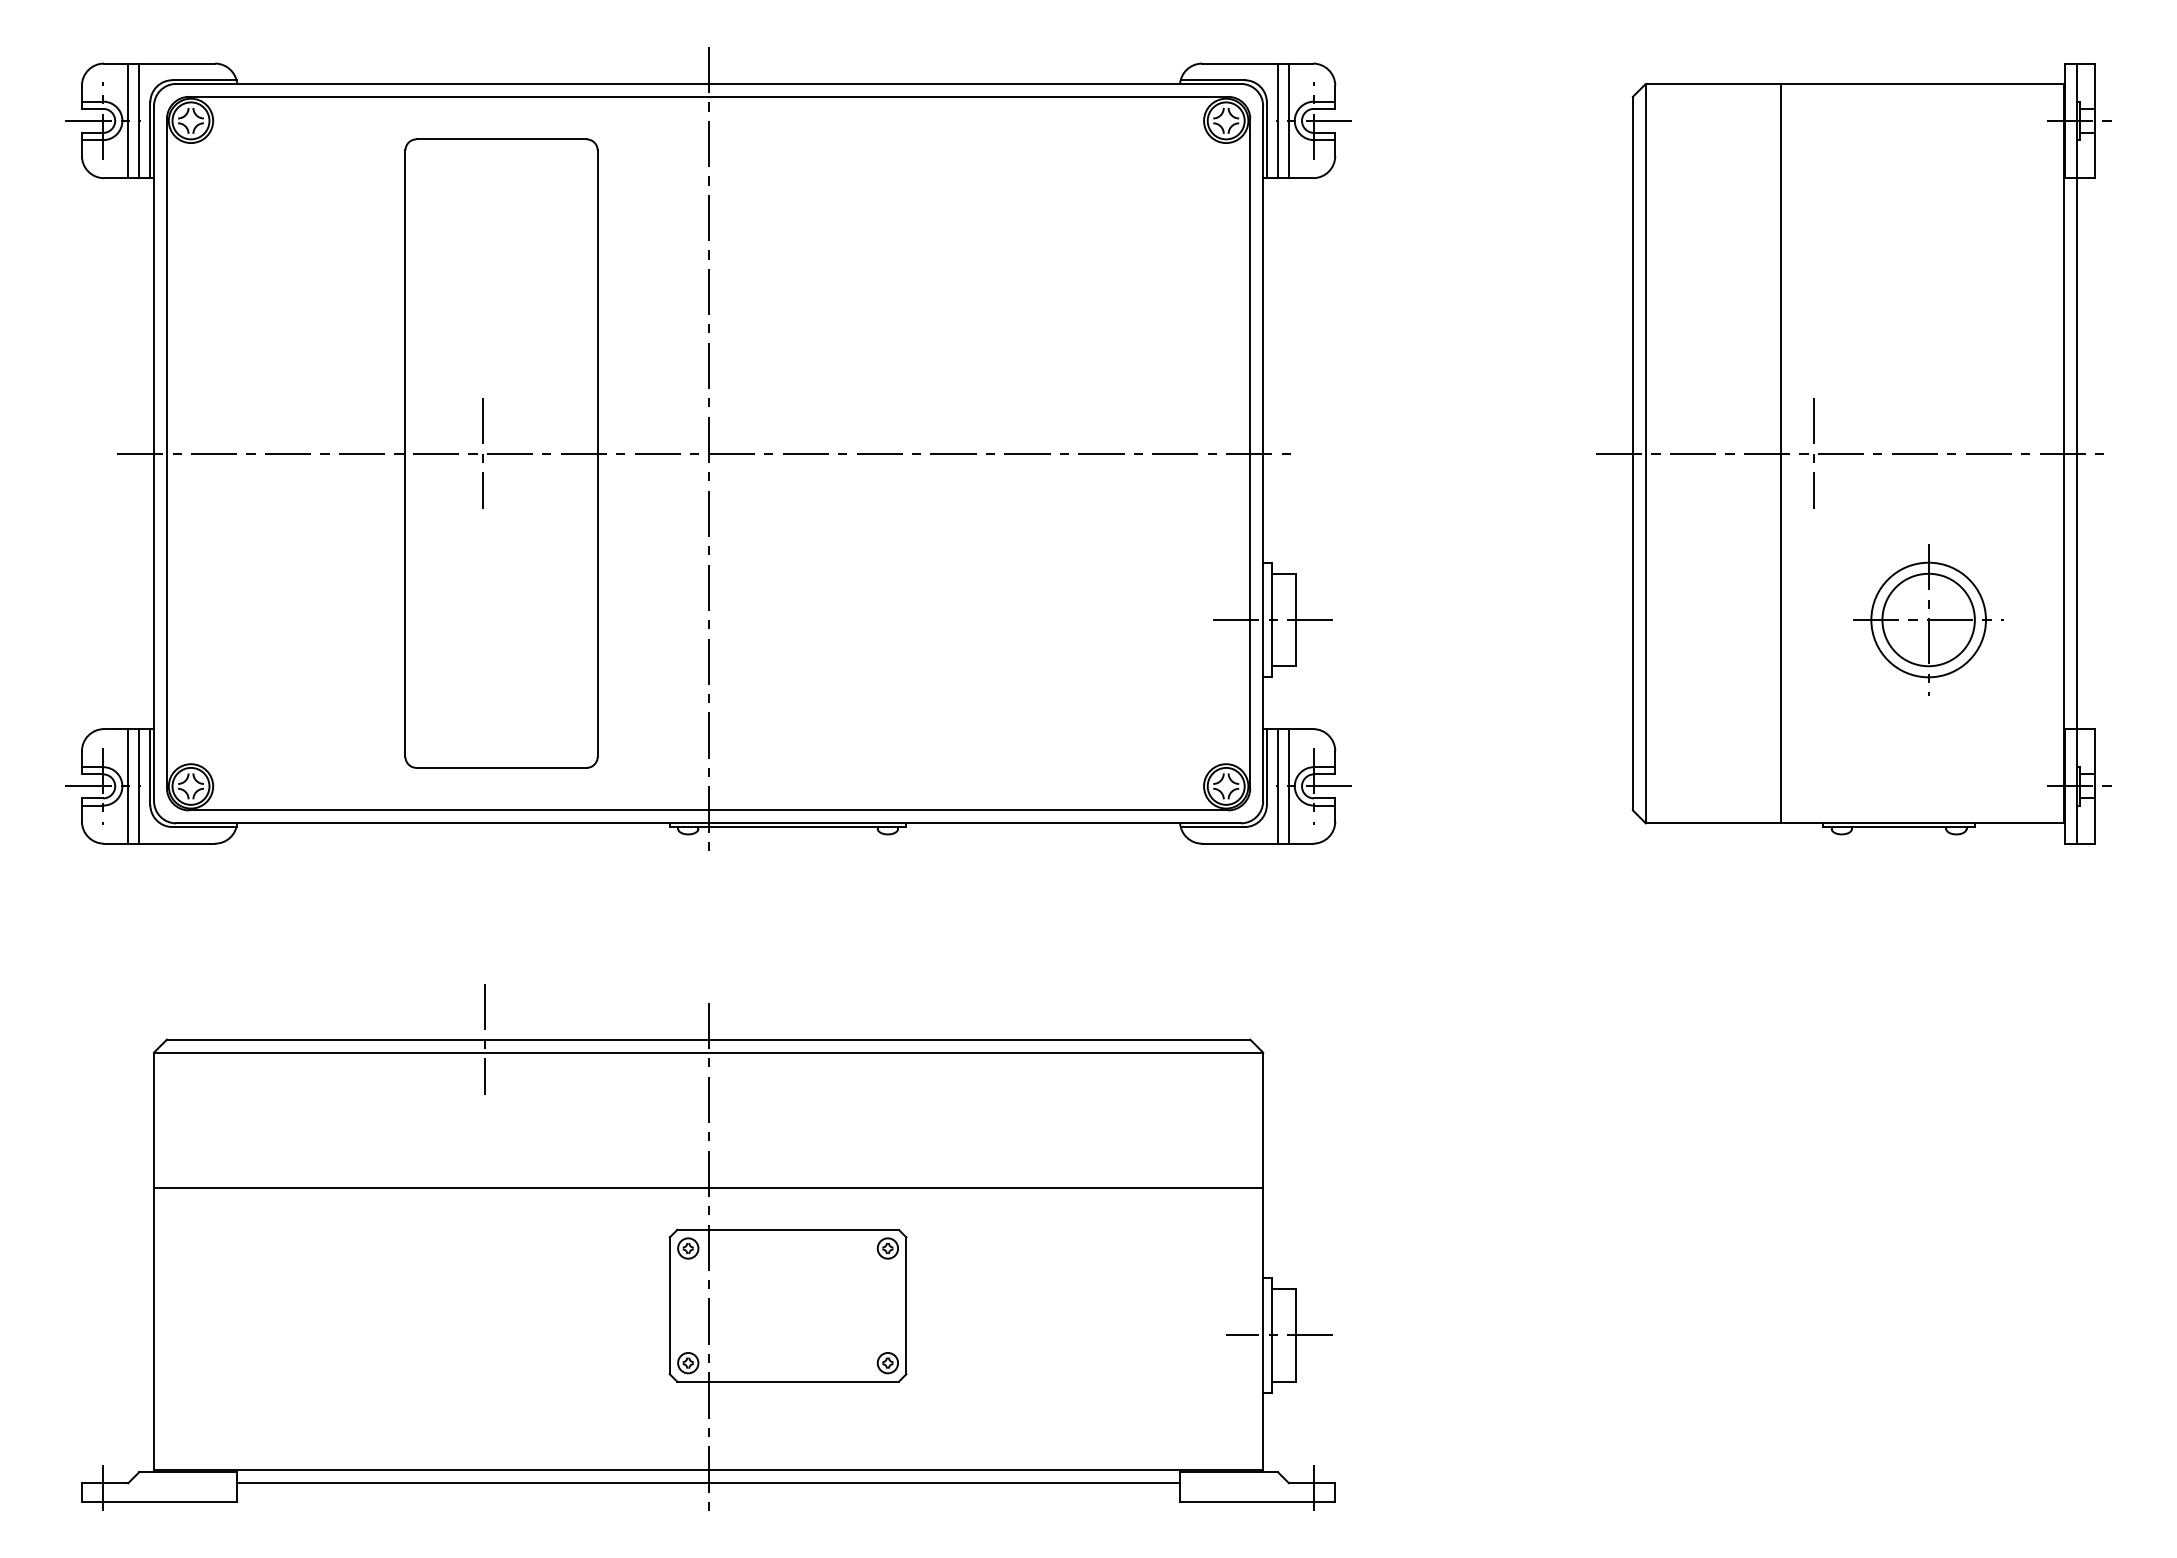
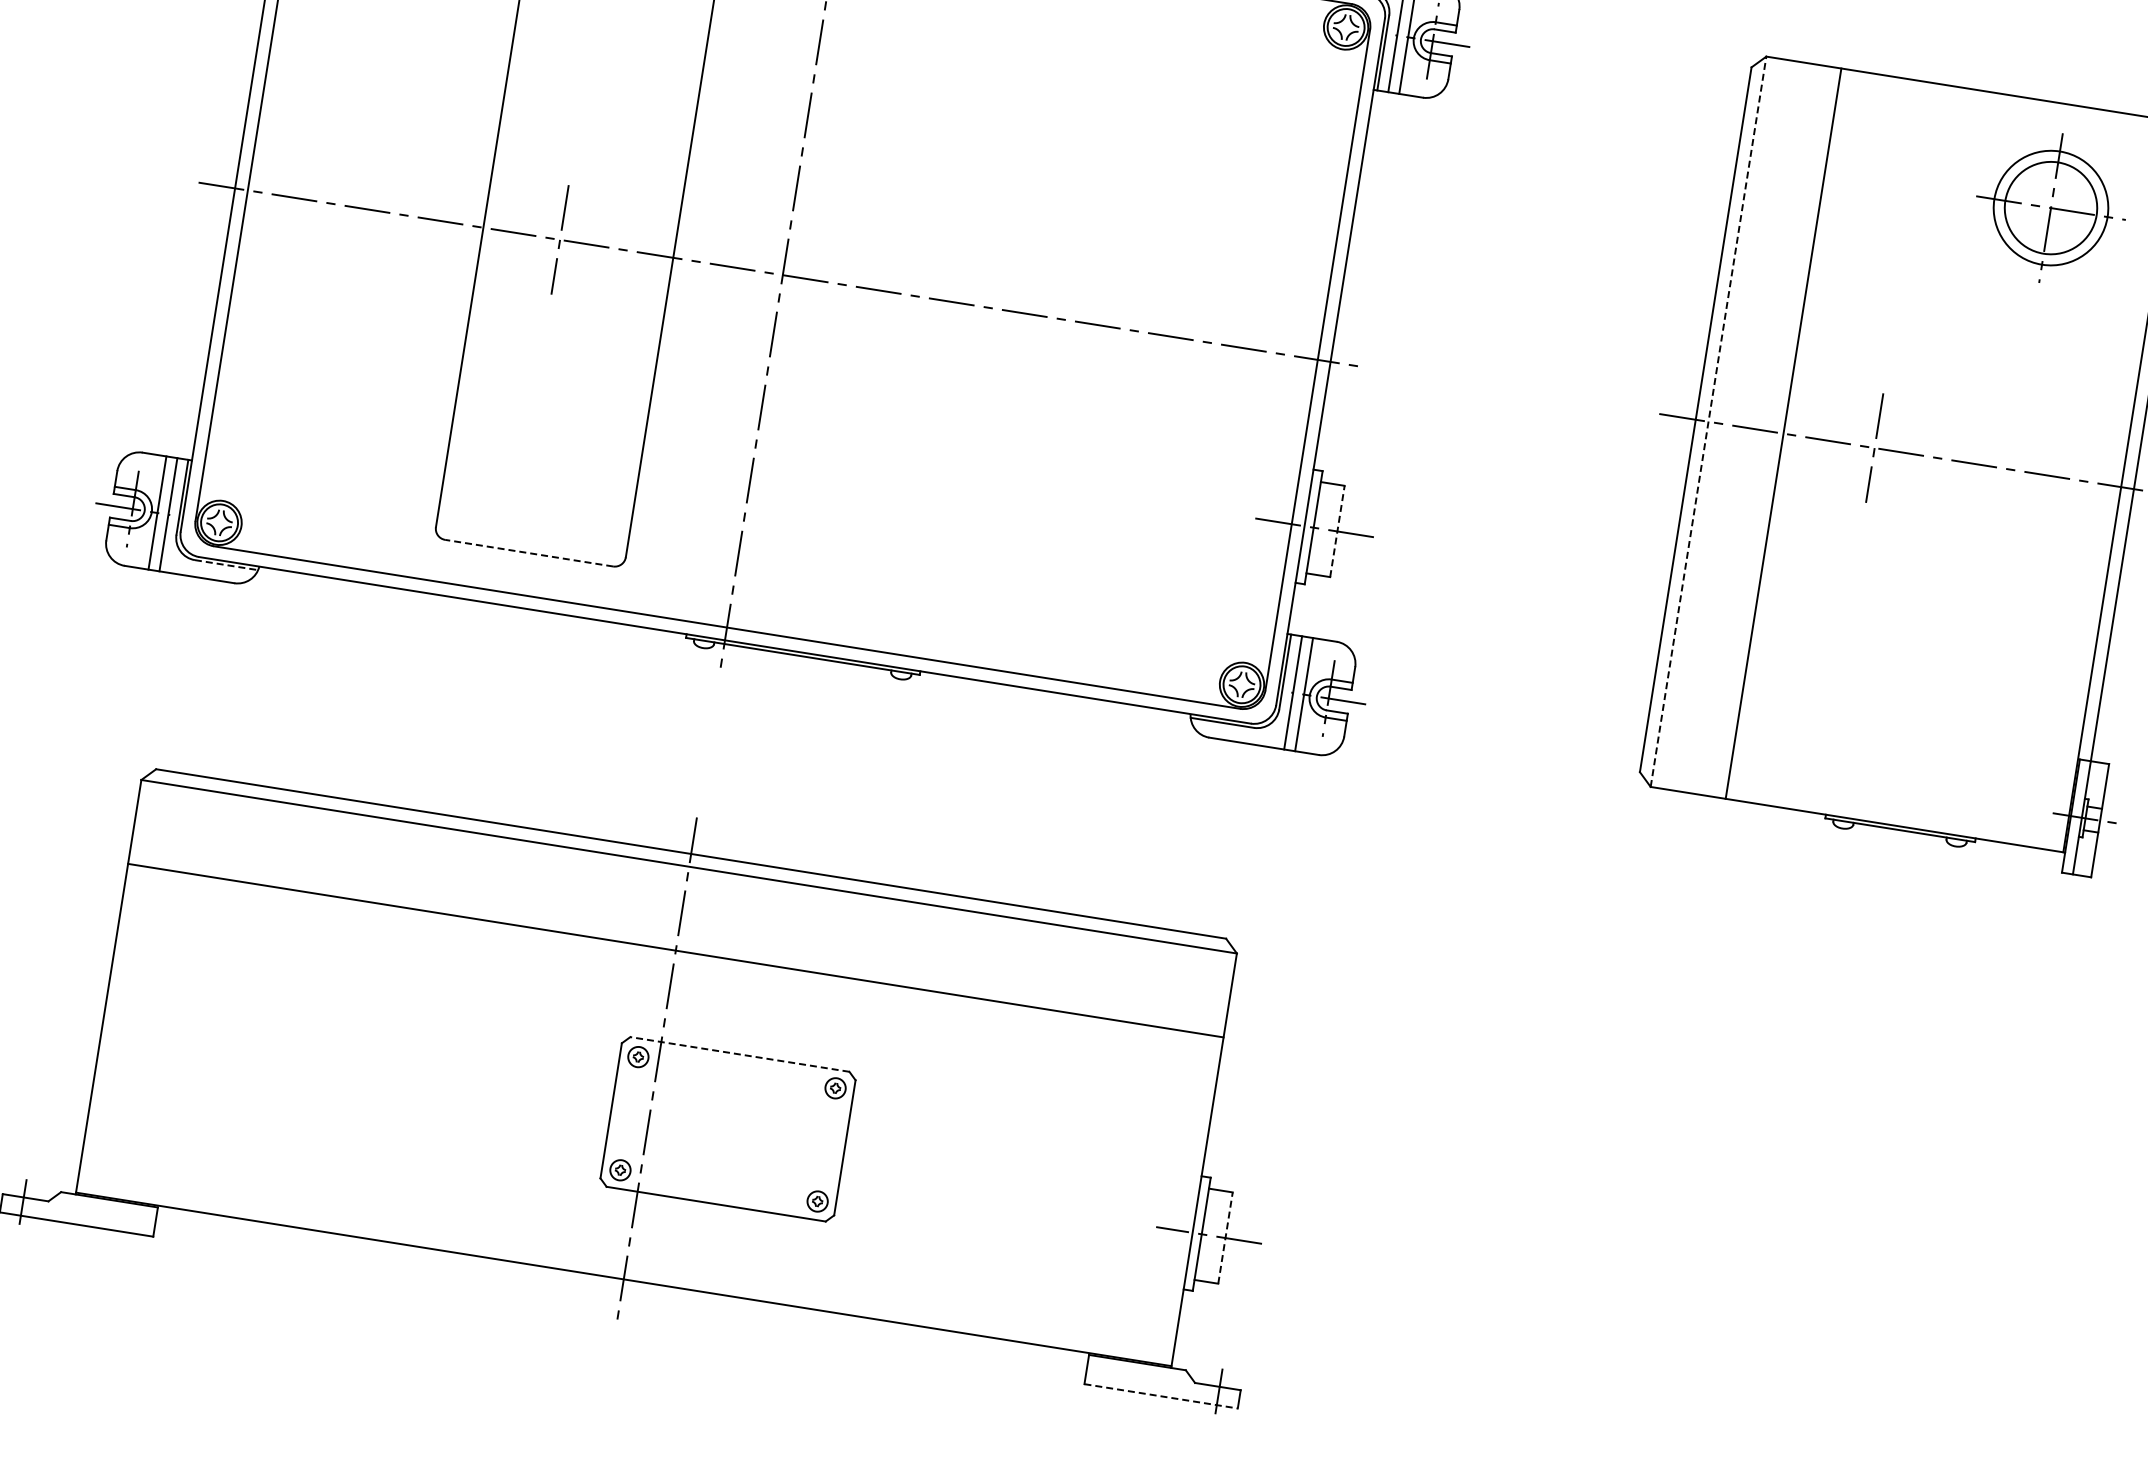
line: (1645, 453) -> (1708, 421), solid -> dashed
line: (1780, 453) -> (1783, 433), moved
line: (1296, 619) -> (1337, 530), solid -> dashed
part: (1928, 619) -> (2050, 207), moved
line: (501, 767) -> (529, 552), solid -> dashed
line: (204, 827) -> (226, 565), solid -> dashed
line: (484, 1039) -> (469, 818), removed
line: (708, 1187) -> (675, 950), moved
line: (788, 1230) -> (740, 1054), solid -> dashed
line: (1296, 1334) -> (1225, 1237), solid -> dashed
line: (708, 1483) -> (621, 1292), removed
line: (1257, 1501) -> (1161, 1396), solid -> dashed

